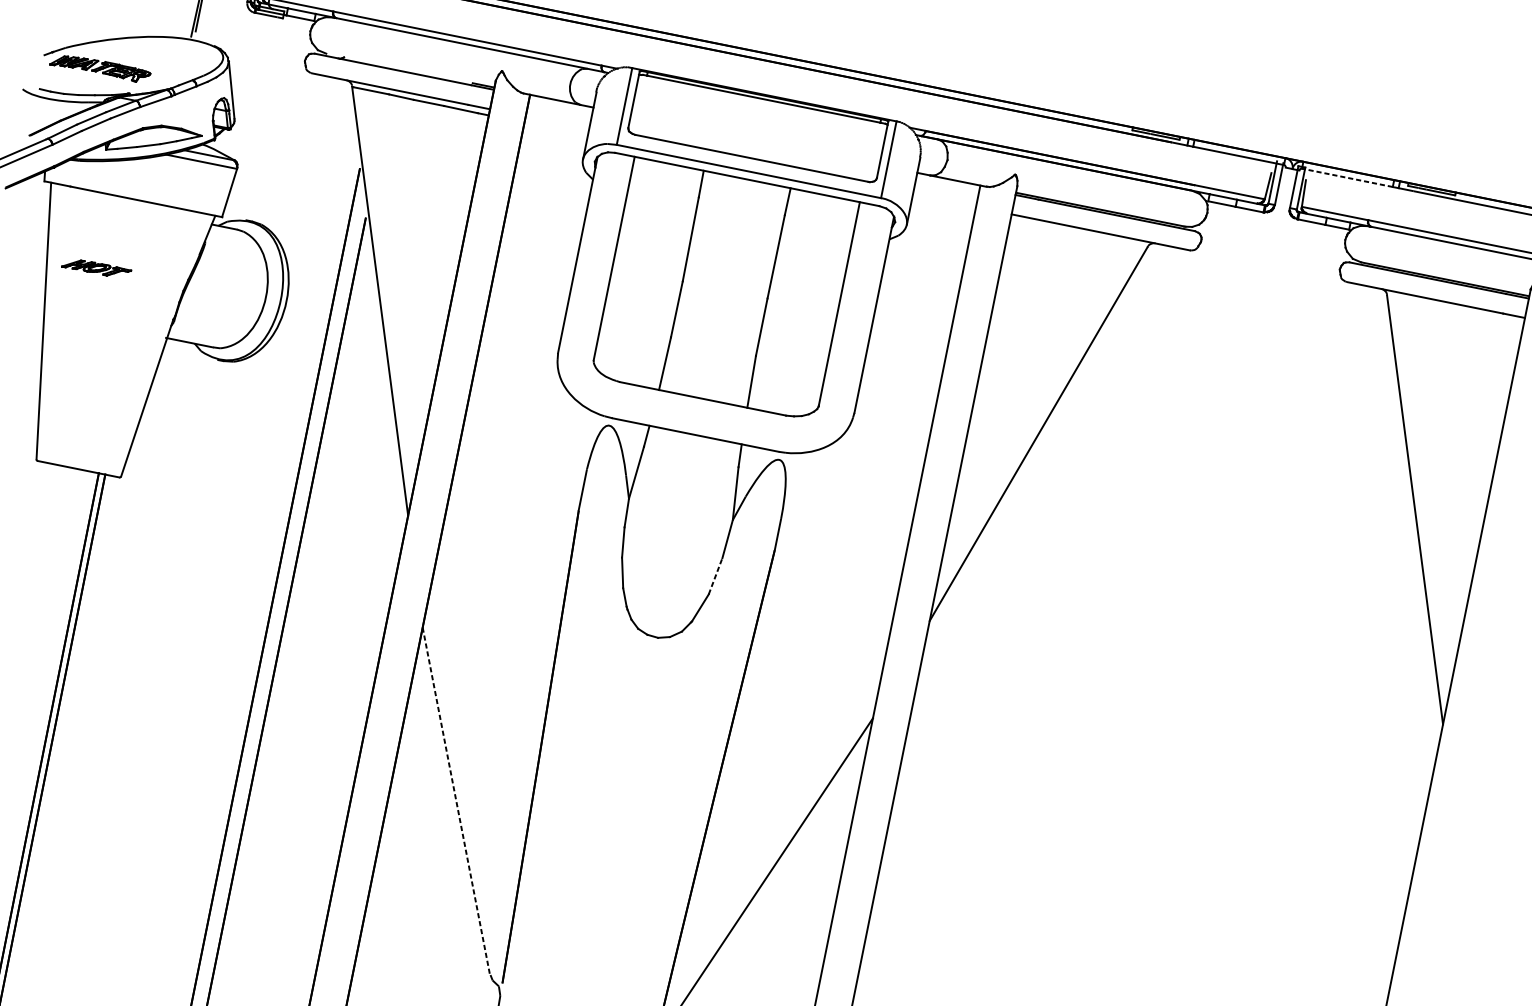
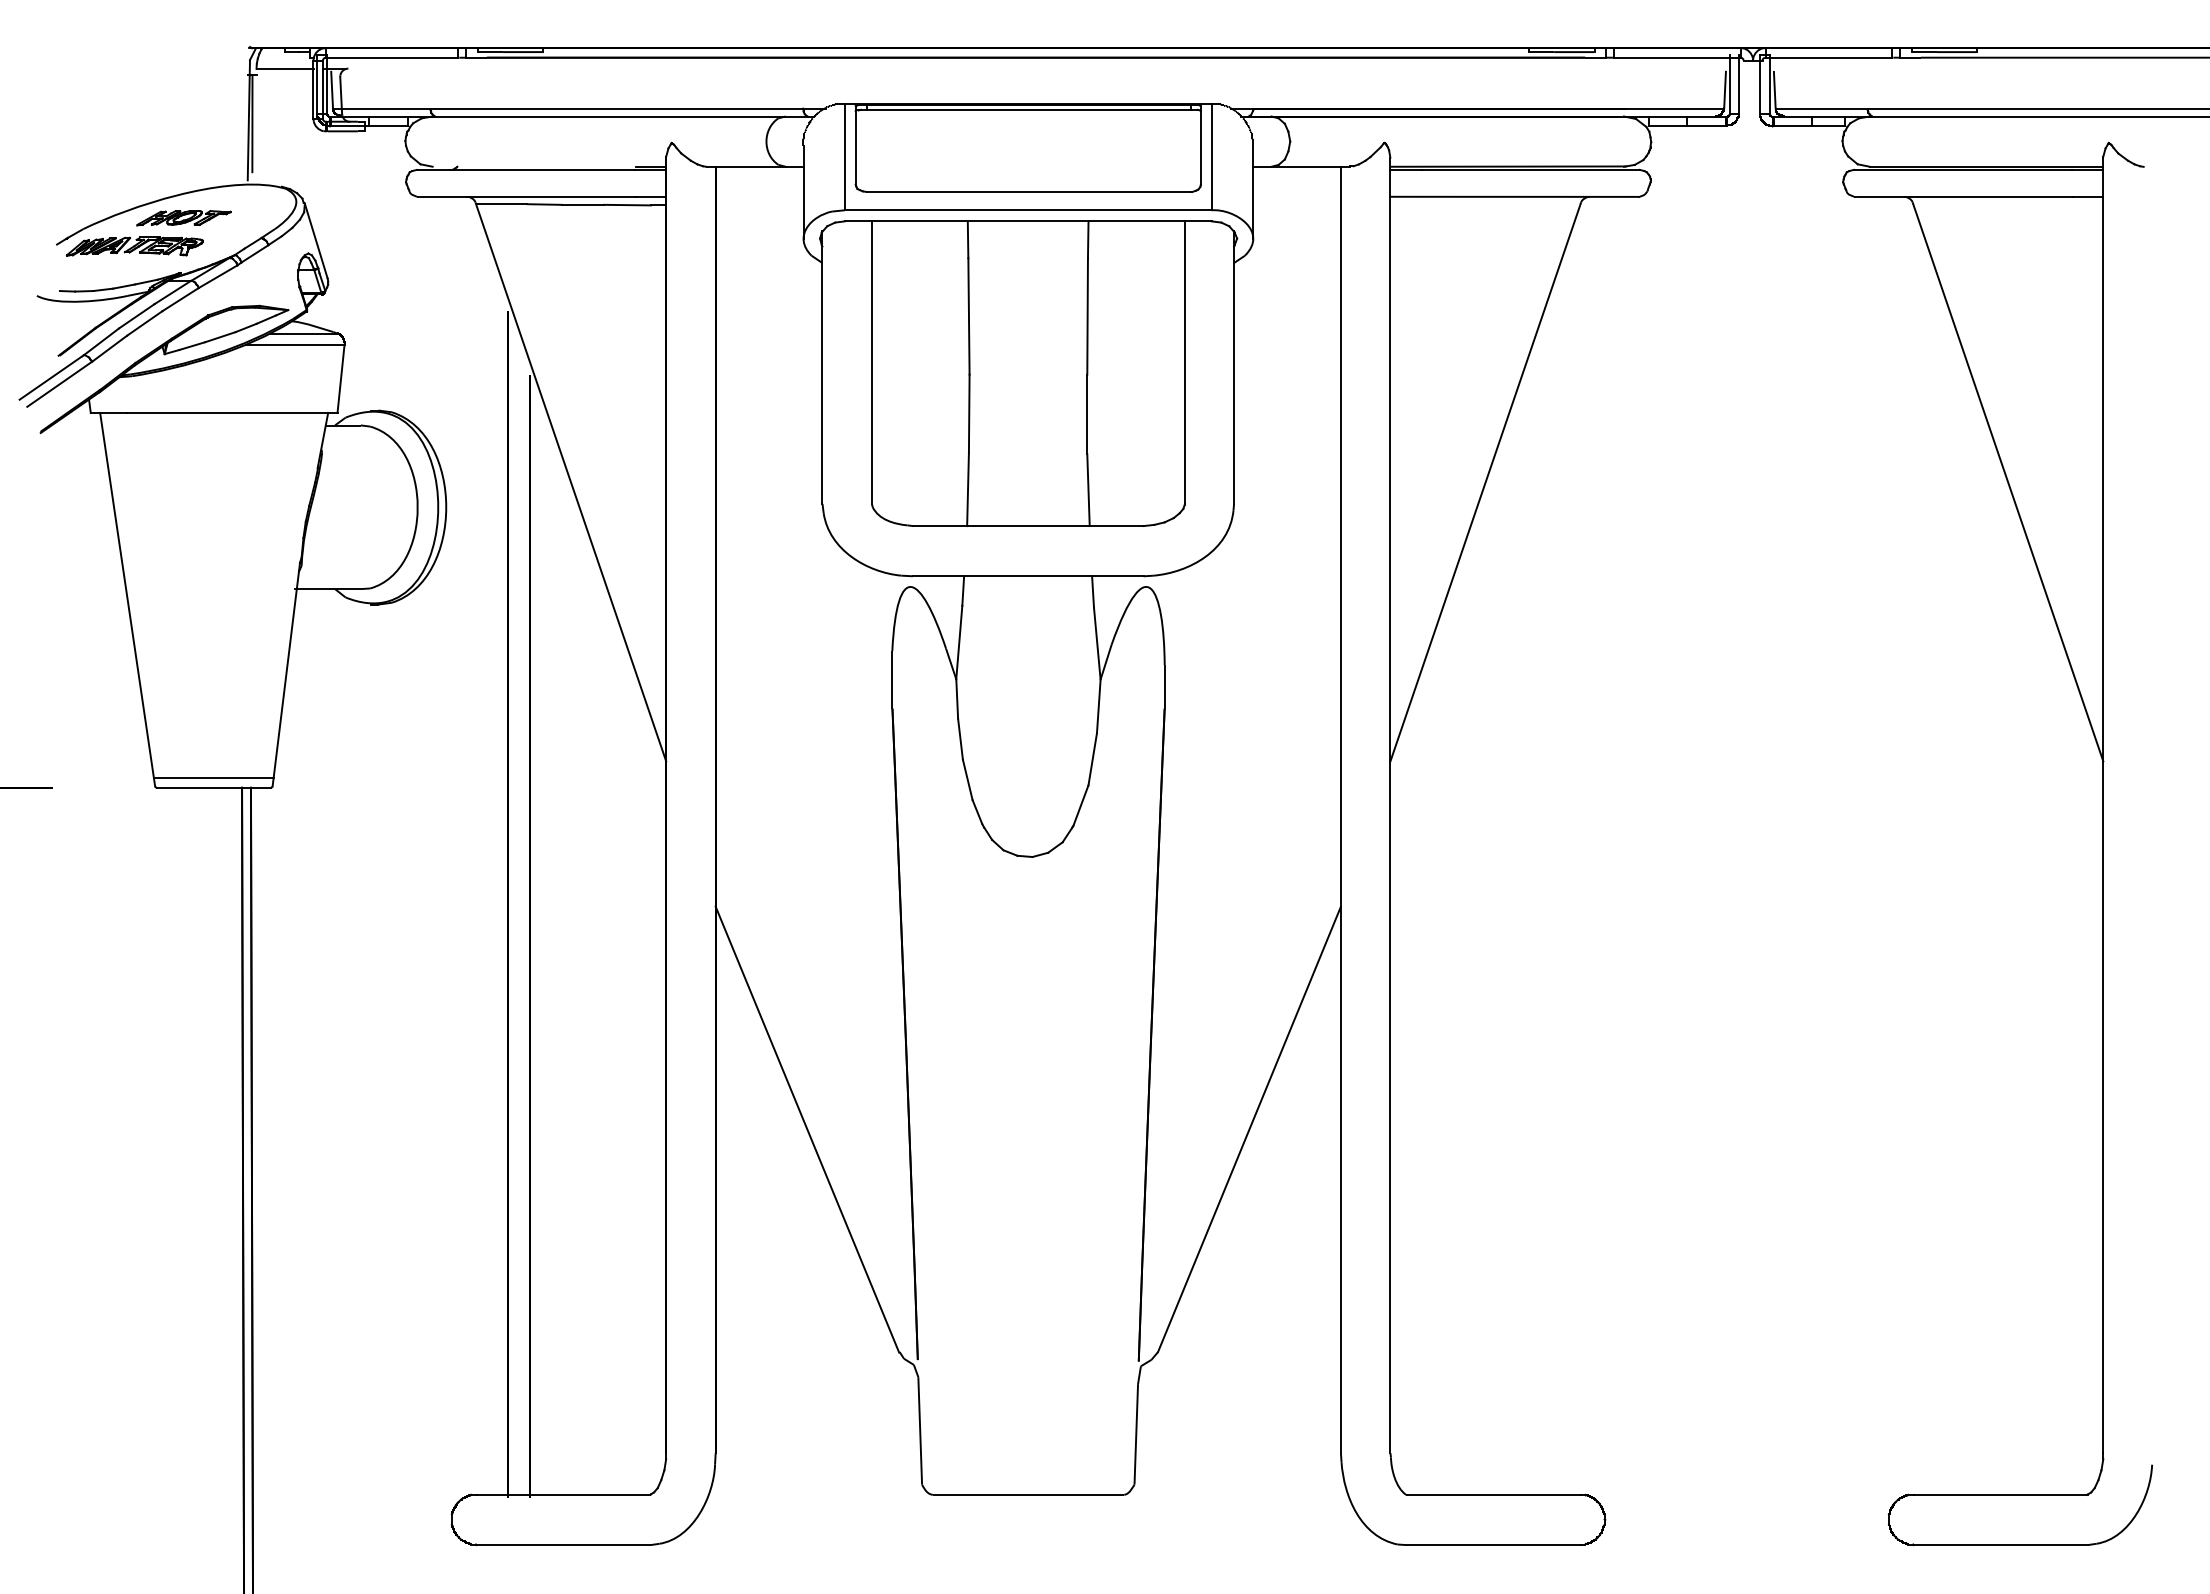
line: (1347, 177) -> (1828, 57), dashed -> solid
part: (96, 268) -> (183, 218), moved
line: (79, 461) -> (213, 777), added
line: (715, 575) -> (1092, 758), dashed -> solid
line: (456, 802) -> (807, 1130), dashed -> solid

